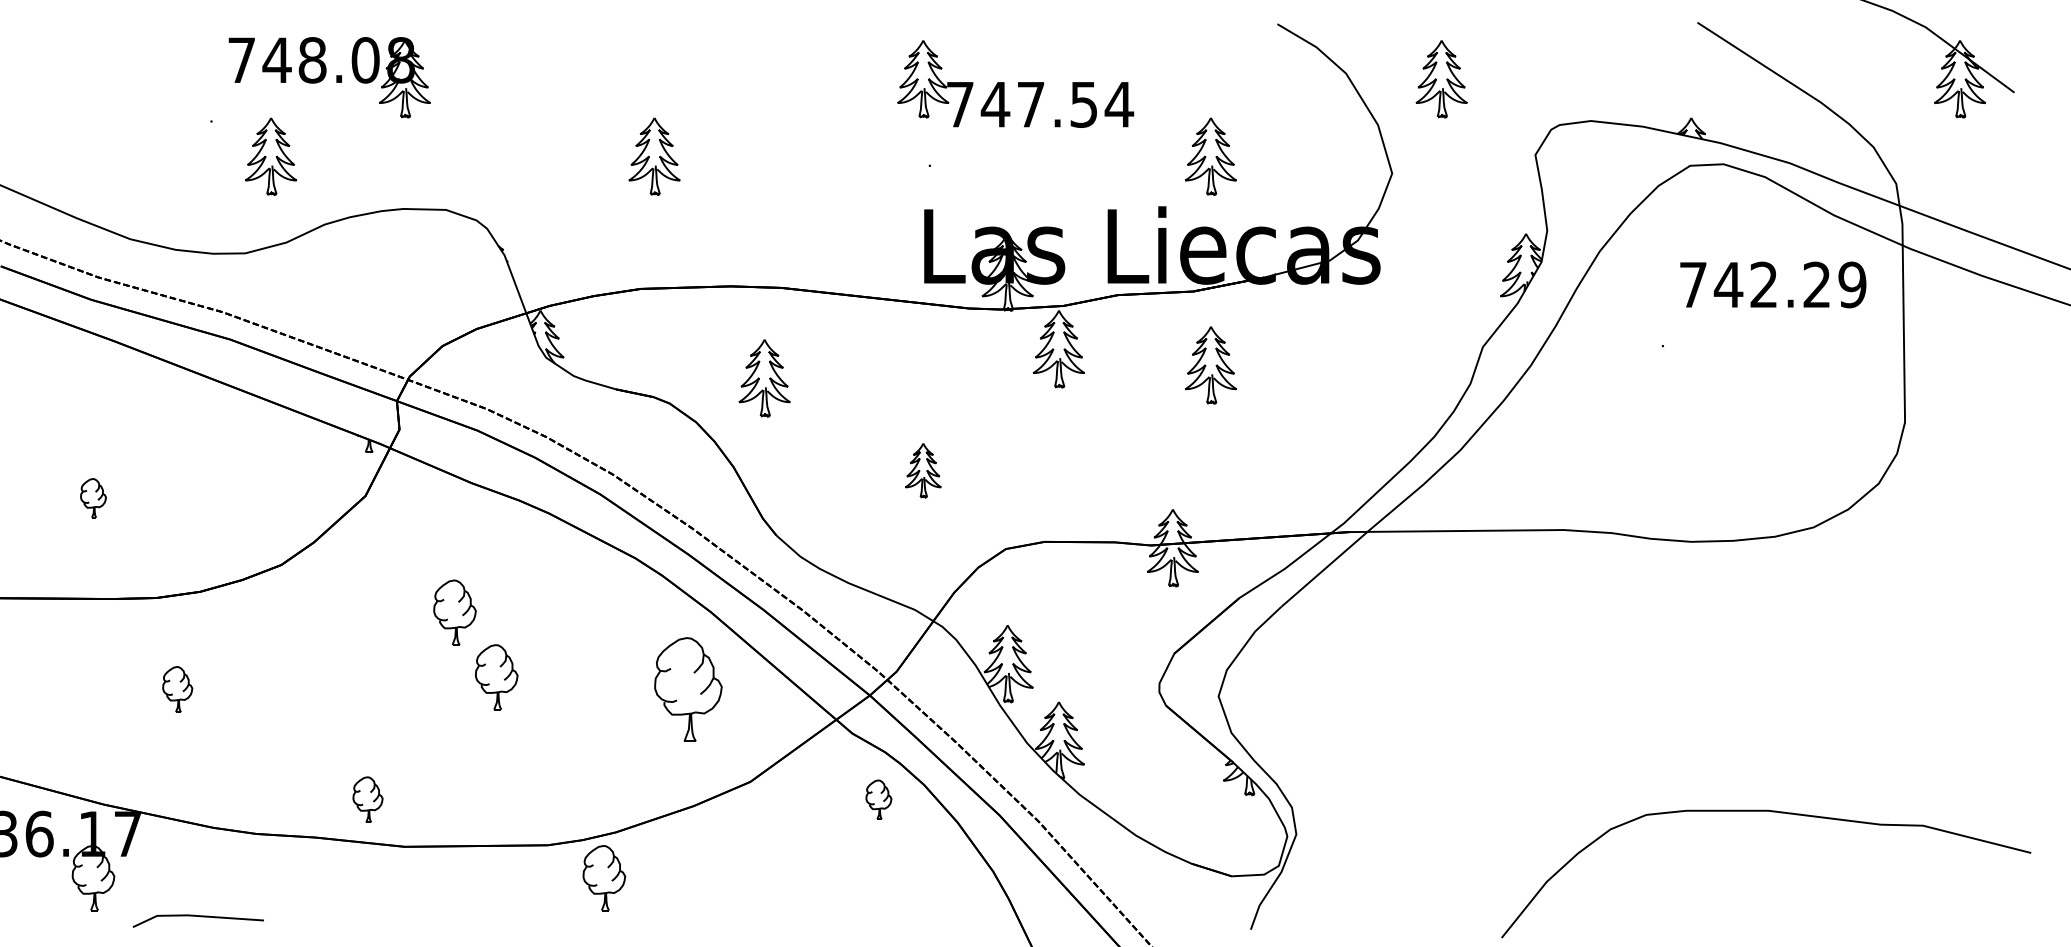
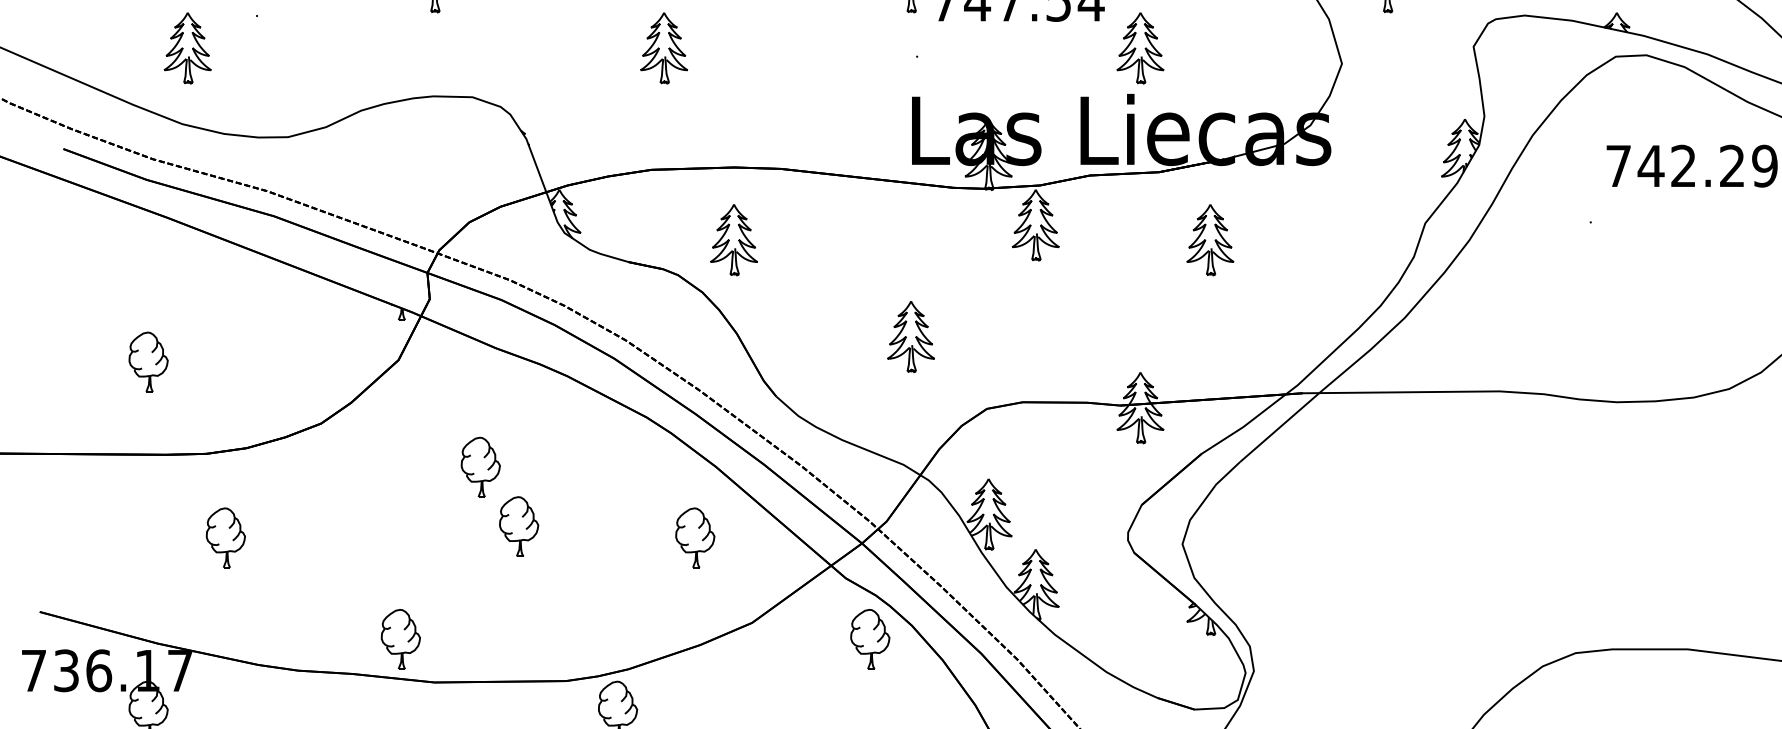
part: (270, 156) -> (187, 48), moved
part: (1210, 156) -> (1140, 48), moved
part: (1210, 365) -> (1209, 240), moved
part: (764, 378) -> (733, 240), moved
part: (923, 470) -> (911, 336), size x1.43
part: (93, 498) -> (148, 362), size x1.67
part: (177, 689) -> (225, 537), size x1.43
part: (688, 689) -> (695, 537), size x0.62
part: (367, 799) -> (400, 639), size x1.43
part: (878, 799) -> (869, 639), size x1.67

